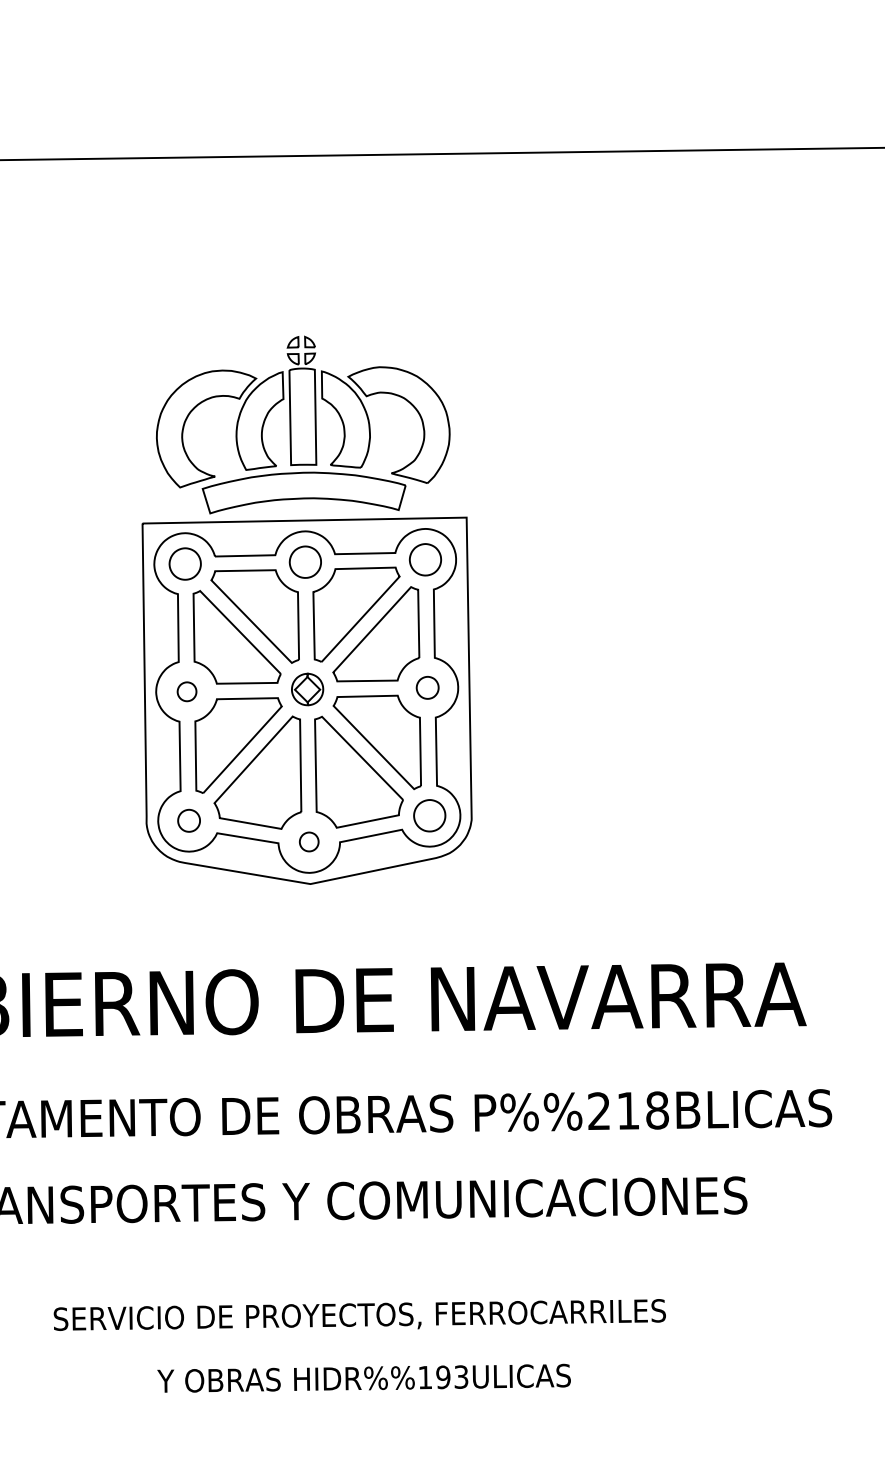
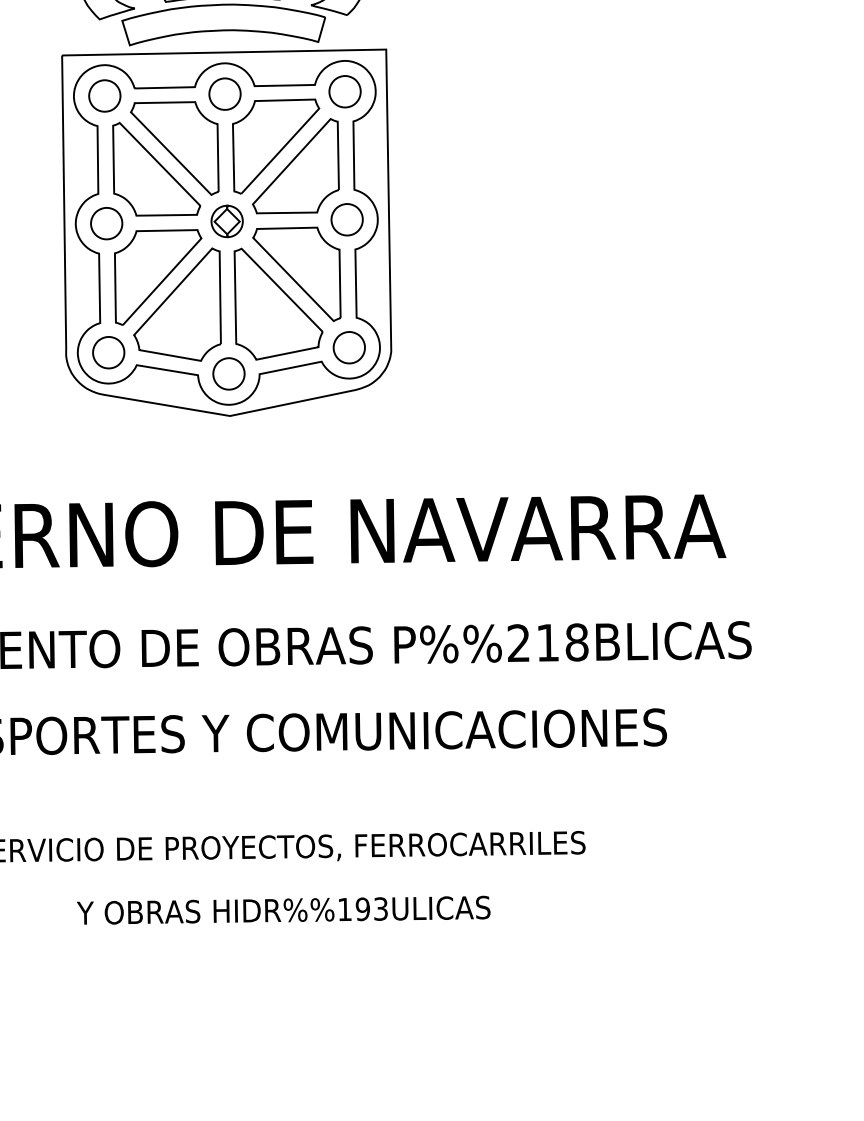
part: (427, 687) -> (347, 219), size x1.43
part: (186, 691) -> (106, 223), size x1.67
part: (188, 820) -> (108, 352), size x1.43
part: (308, 841) -> (228, 373), size x1.67

